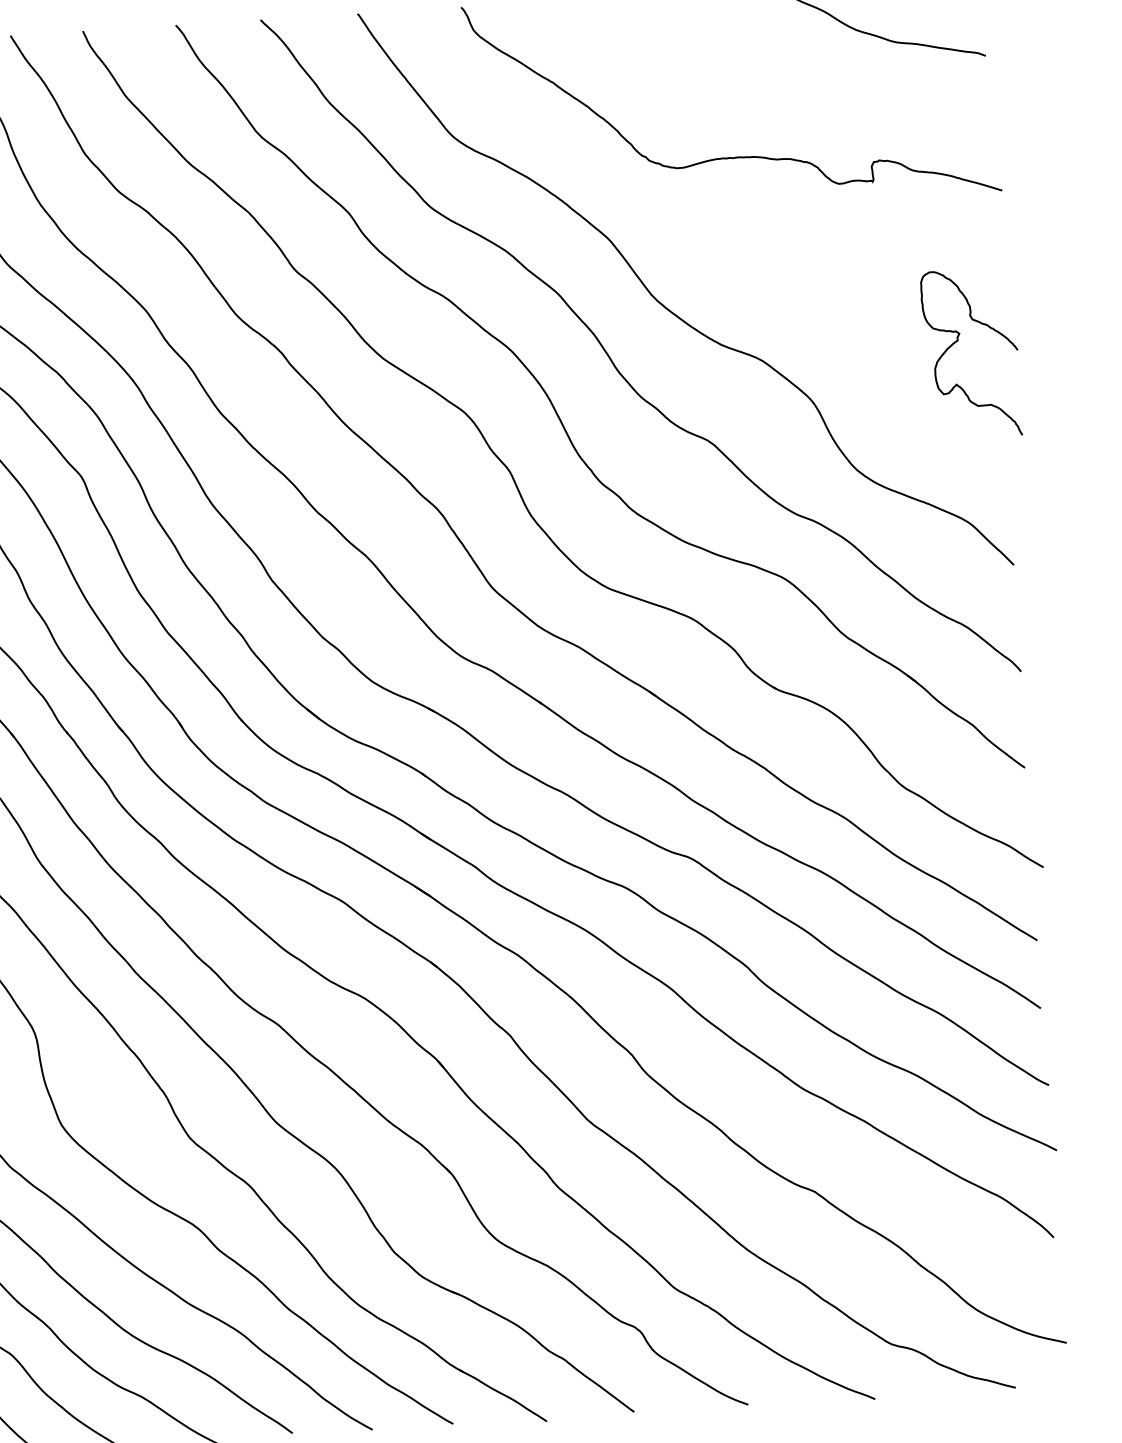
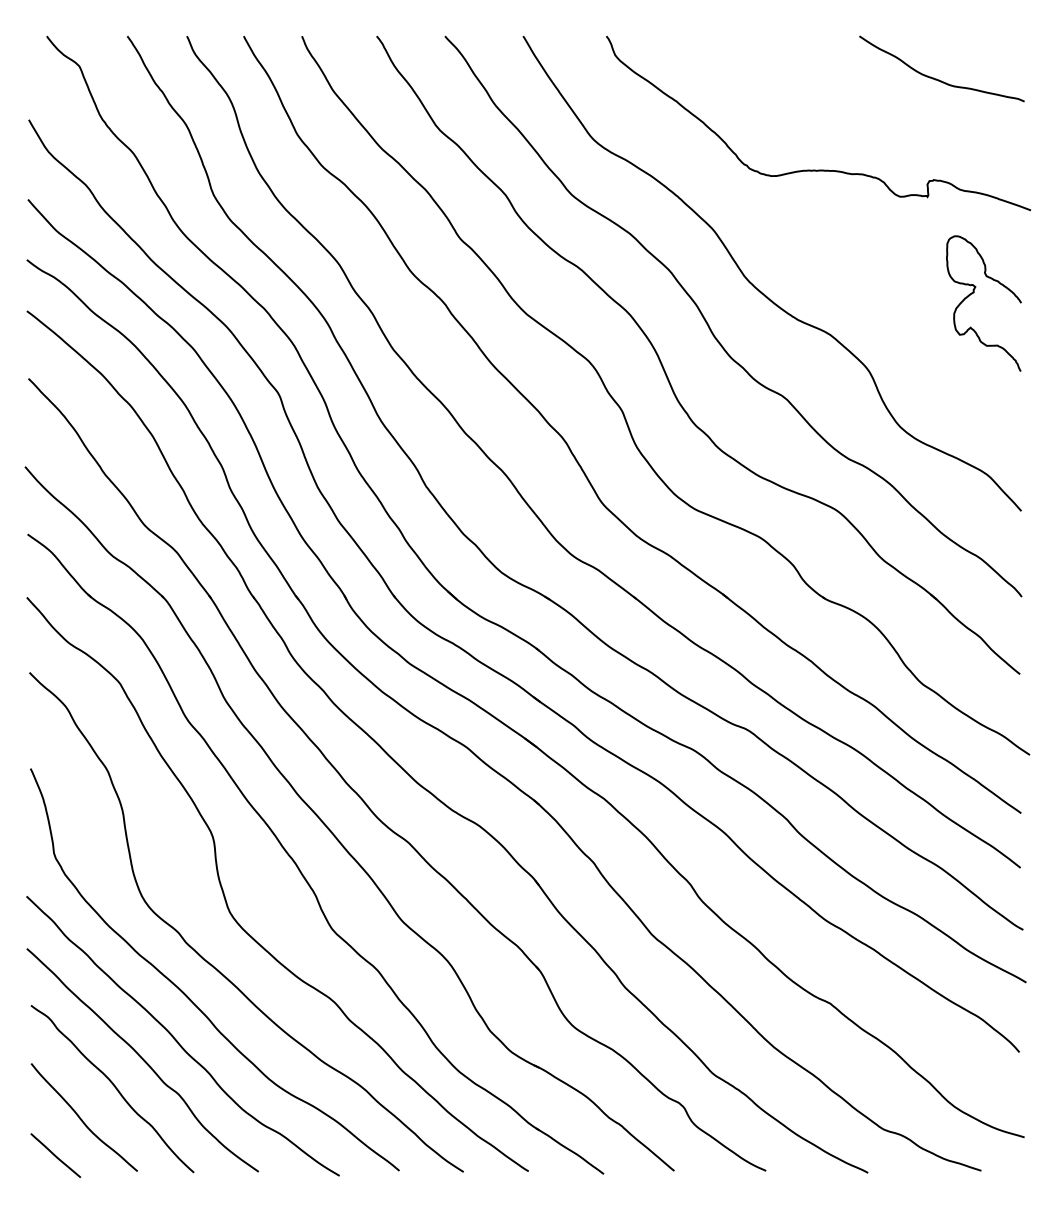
curve: (957, 341) -> (973, 293), moved

